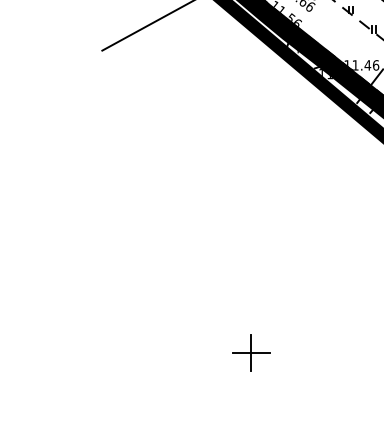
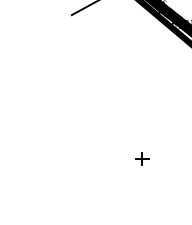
part: (251, 351) -> (142, 158), size x0.71

